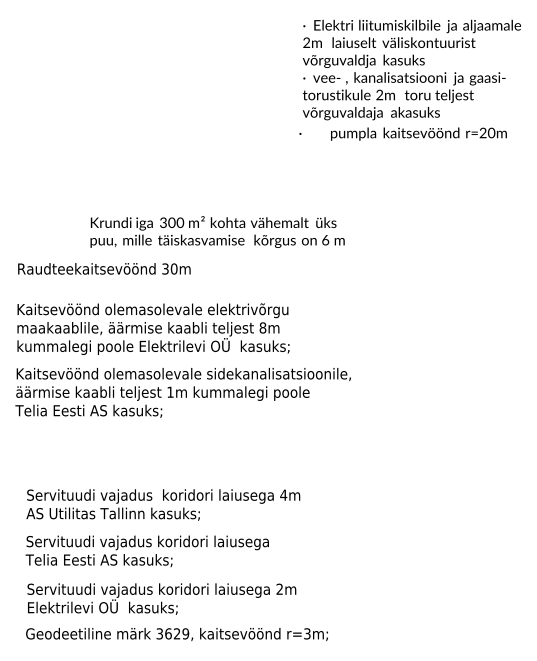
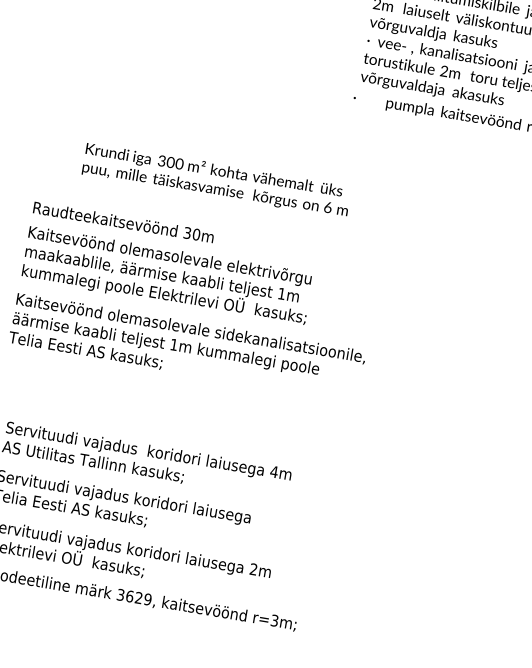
text: (217, 231) -> (216, 179), moved
text: (104, 268) -> (123, 221), moved
text: (262, 327) -> (281, 293), 8m -> 1m

